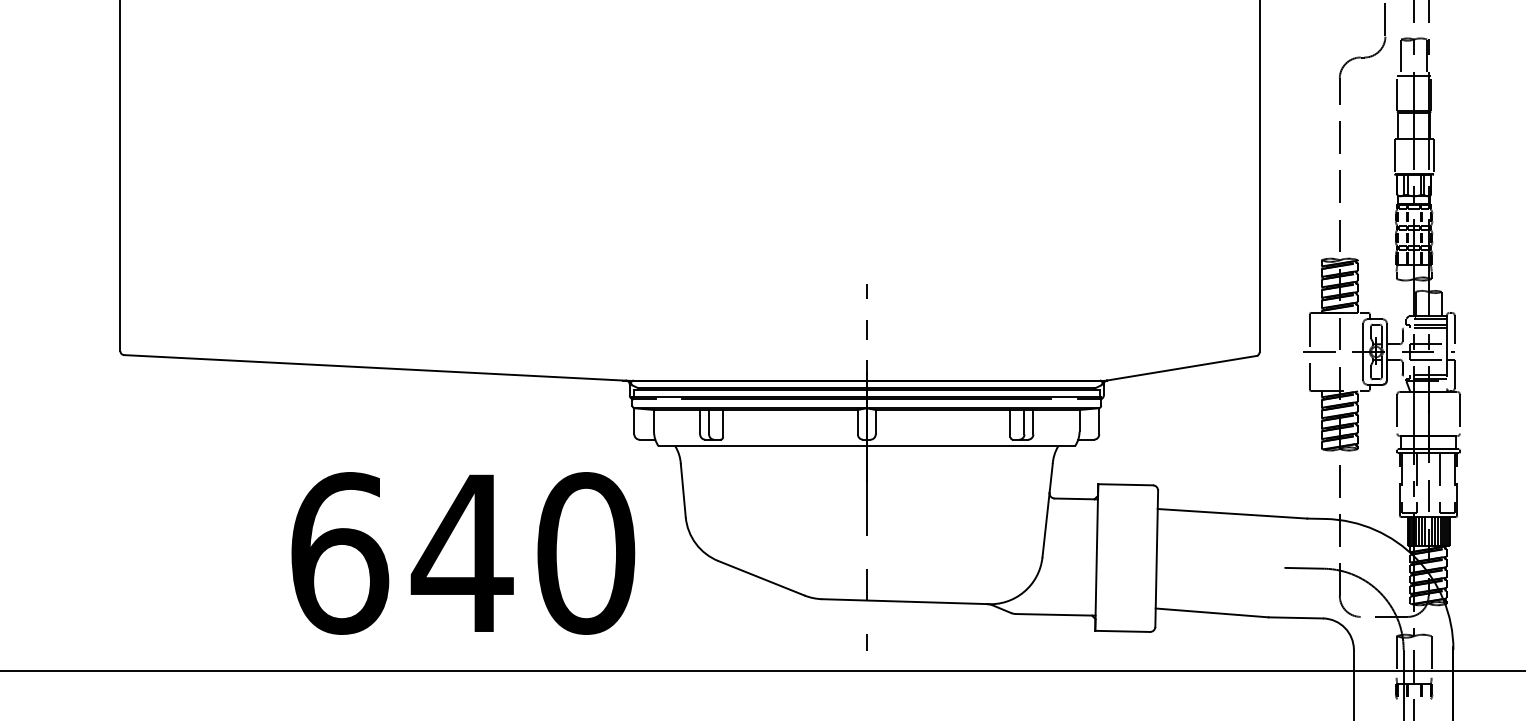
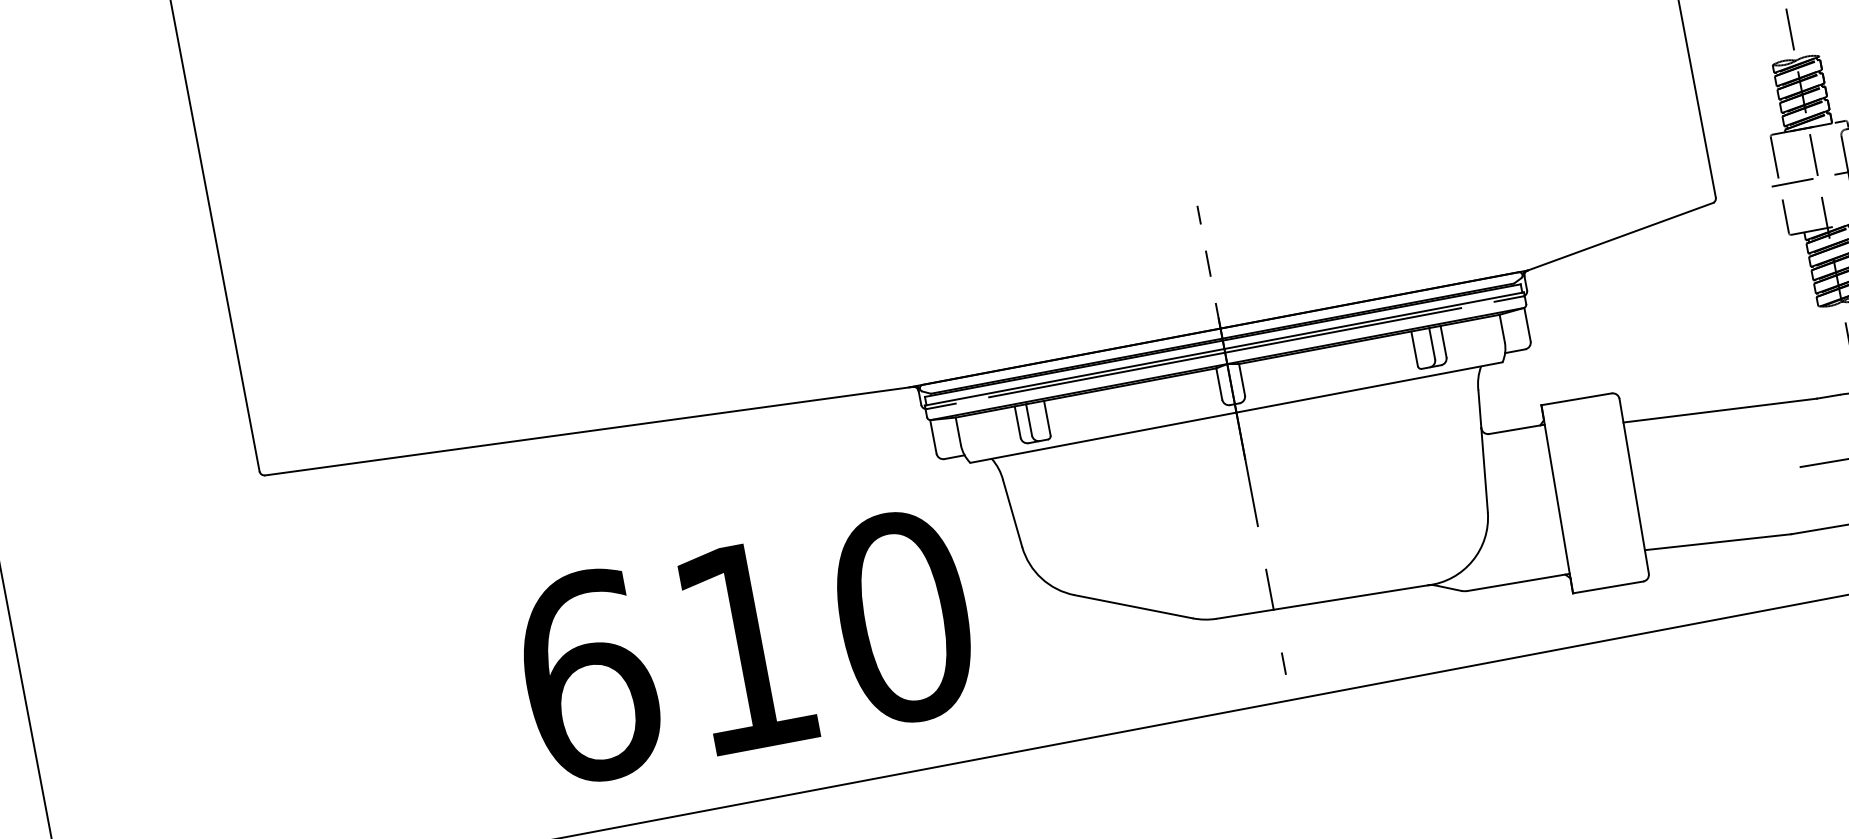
text: (461, 552) -> (744, 646), 640 -> 610

